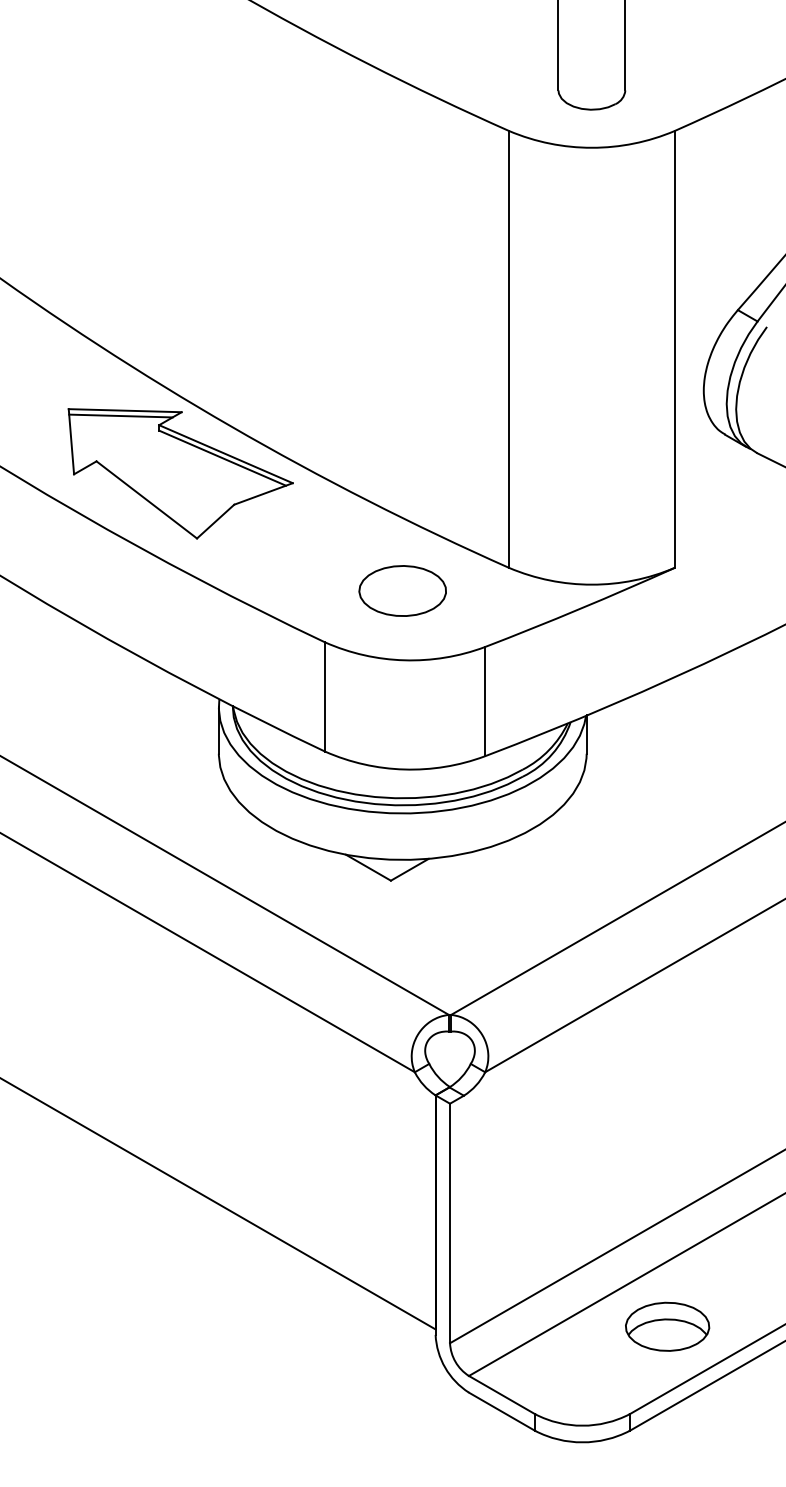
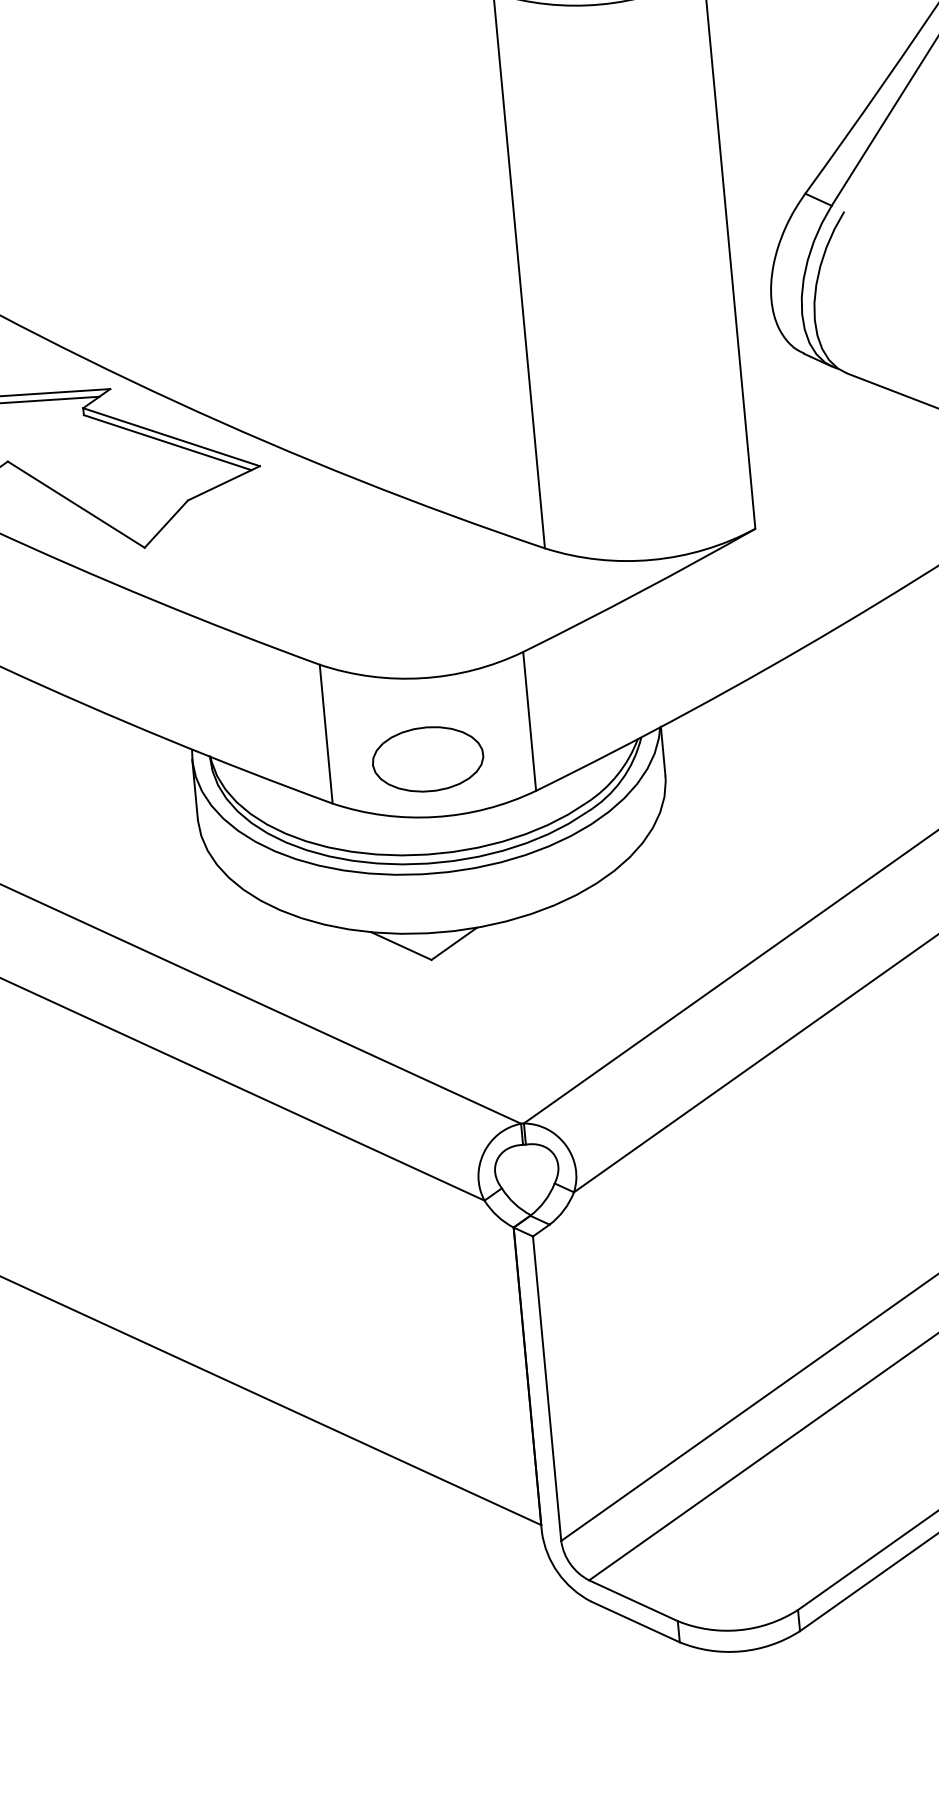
part: (402, 590) -> (427, 758), moved
part: (667, 1326) -> (835, 1494), removed

